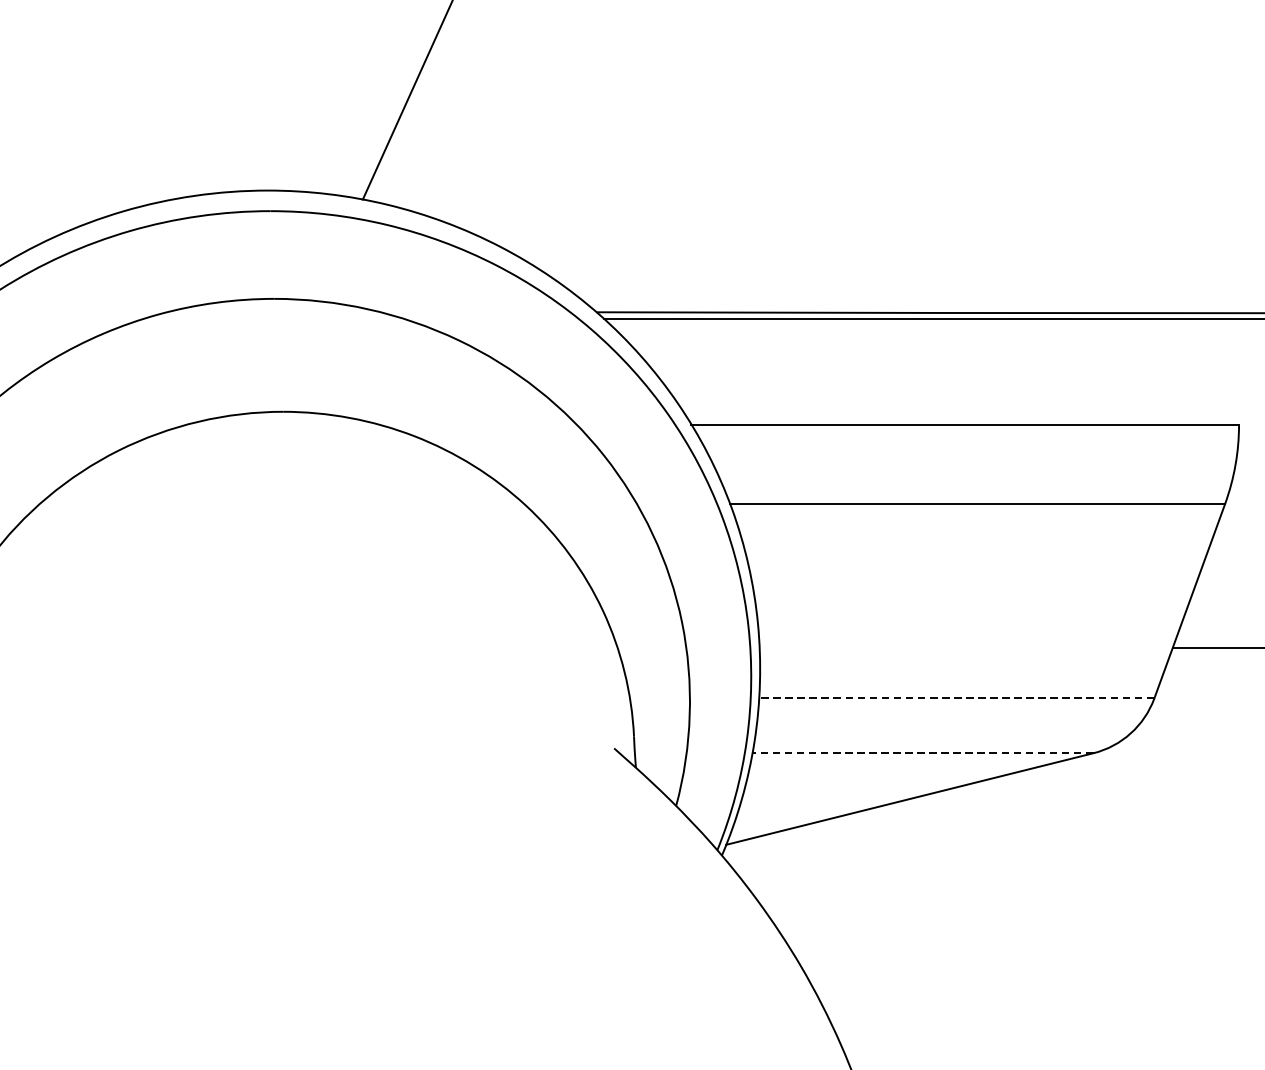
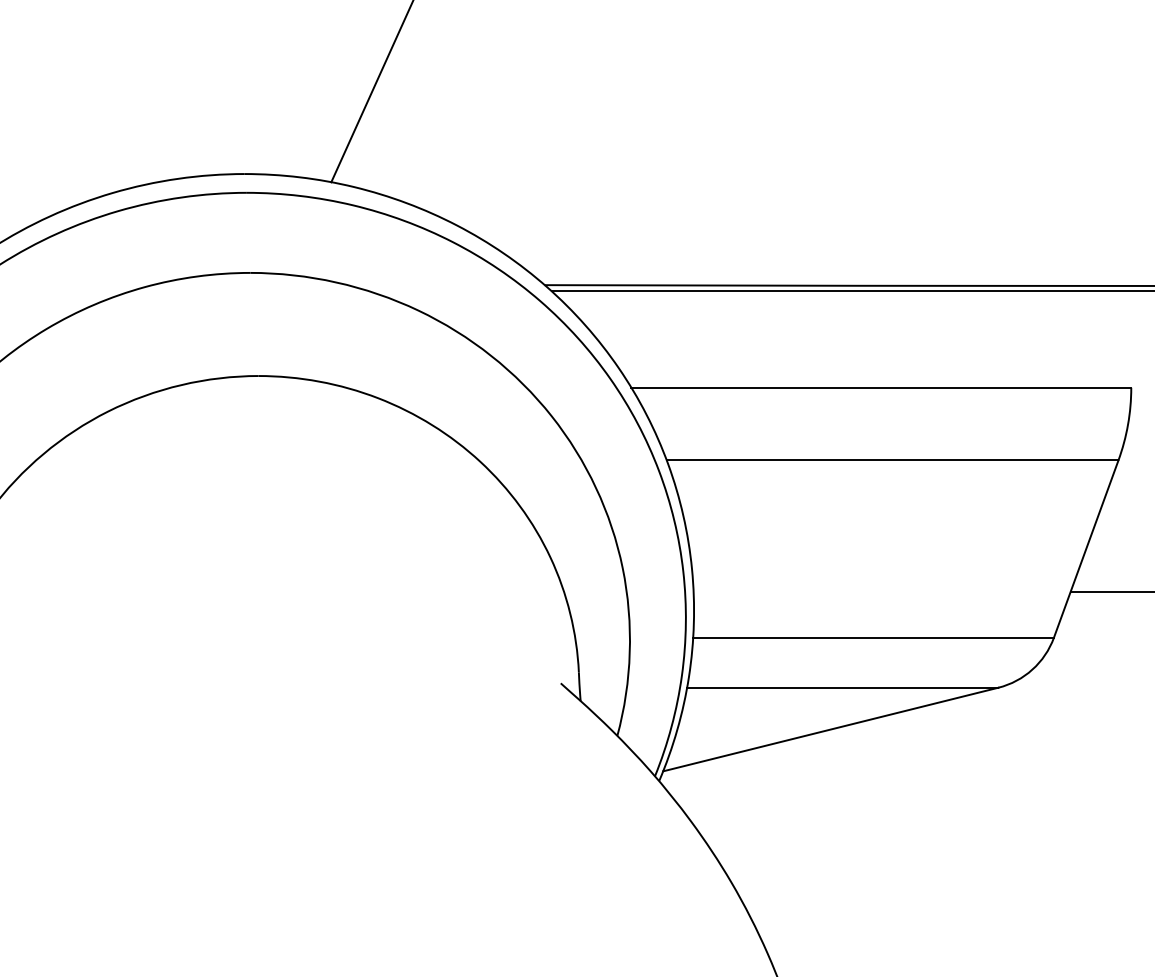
line: (956, 698) -> (873, 637), dashed -> solid
line: (922, 752) -> (842, 687), dashed -> solid

